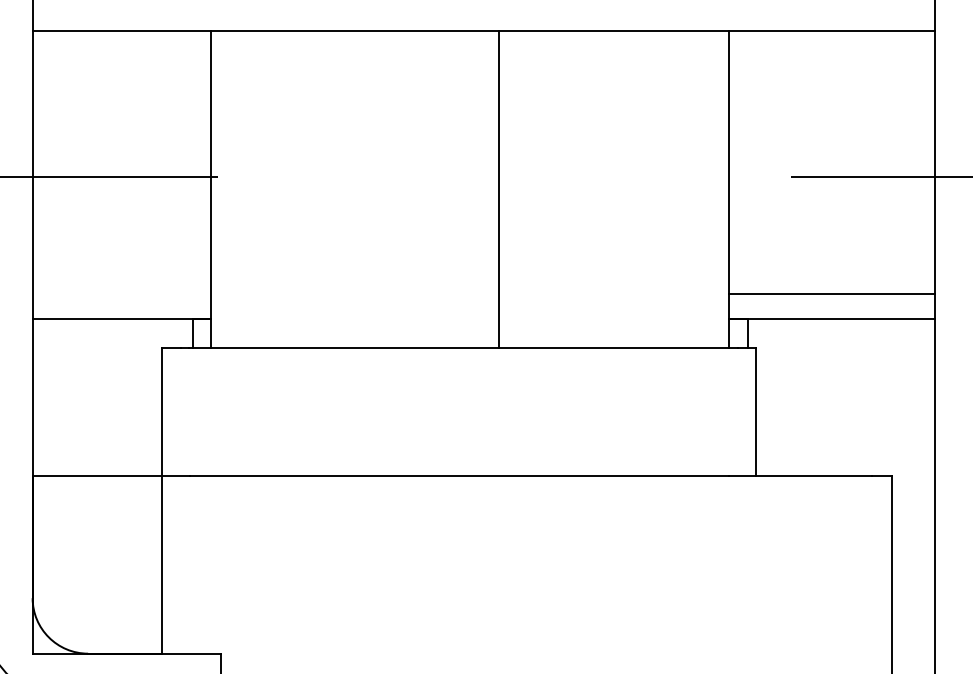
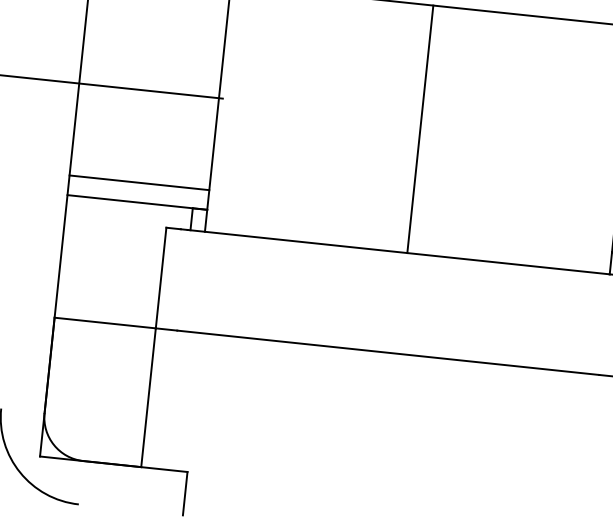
line: (499, 188) -> (420, 128), moved
line: (121, 294) -> (139, 182), added

